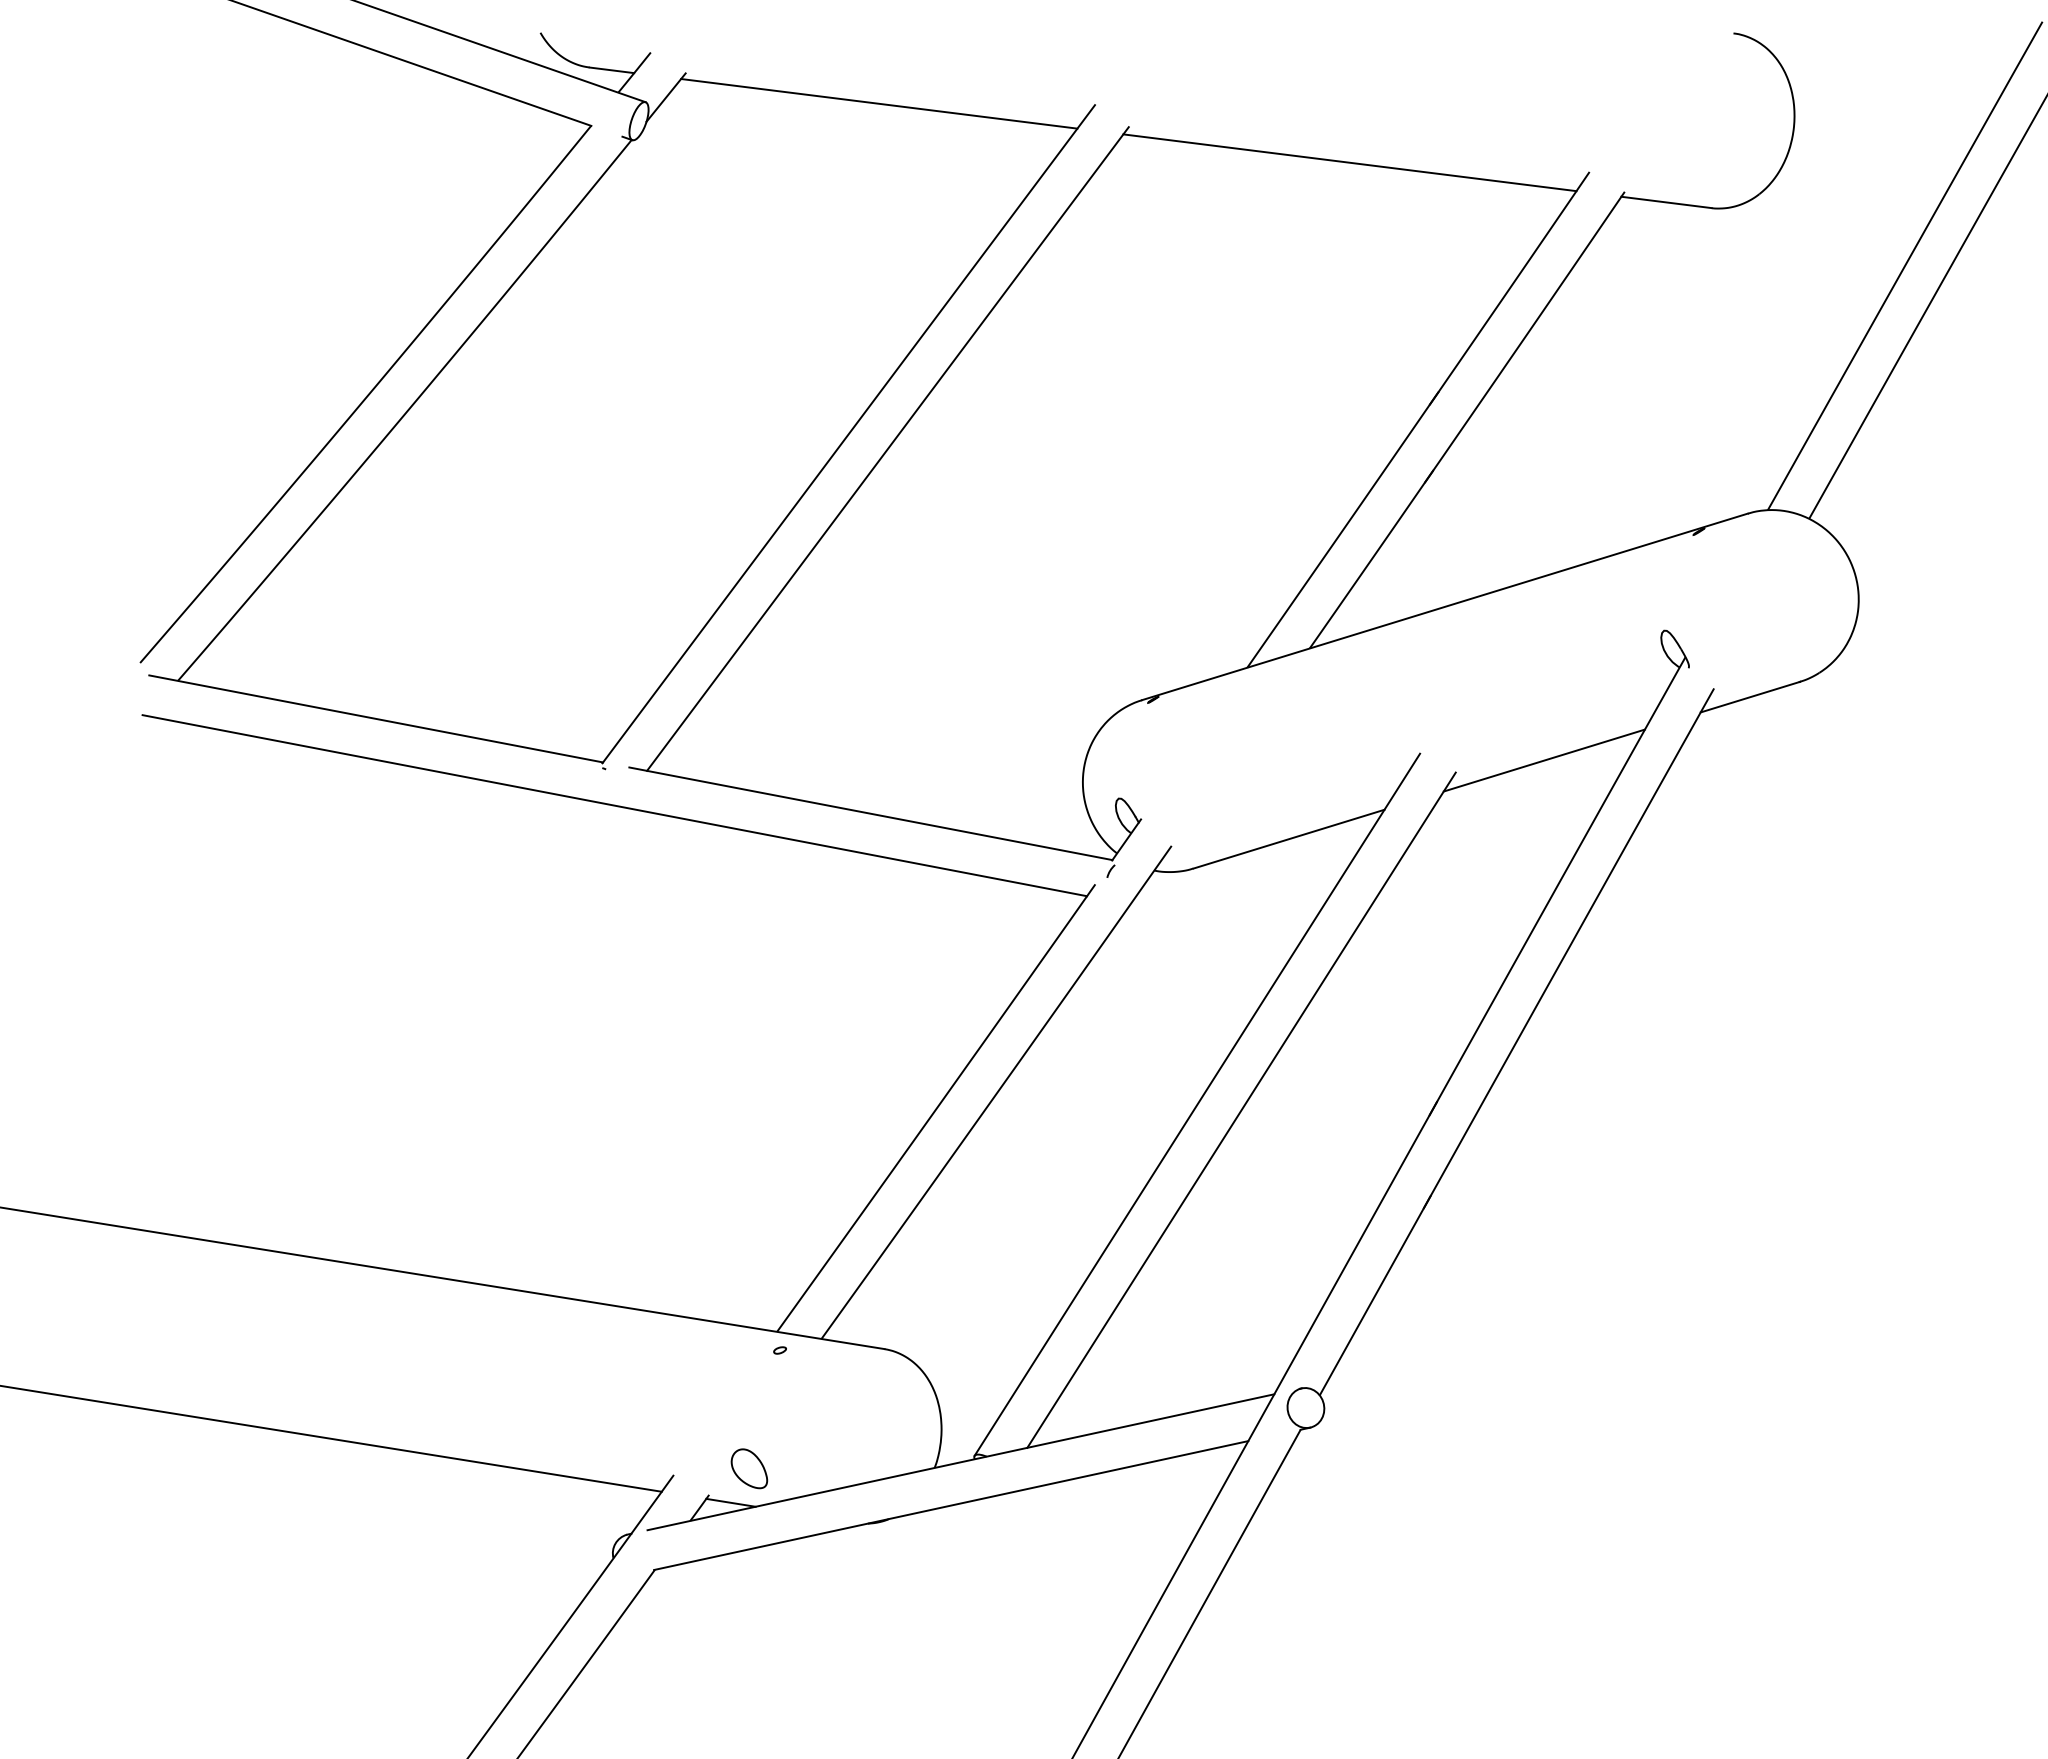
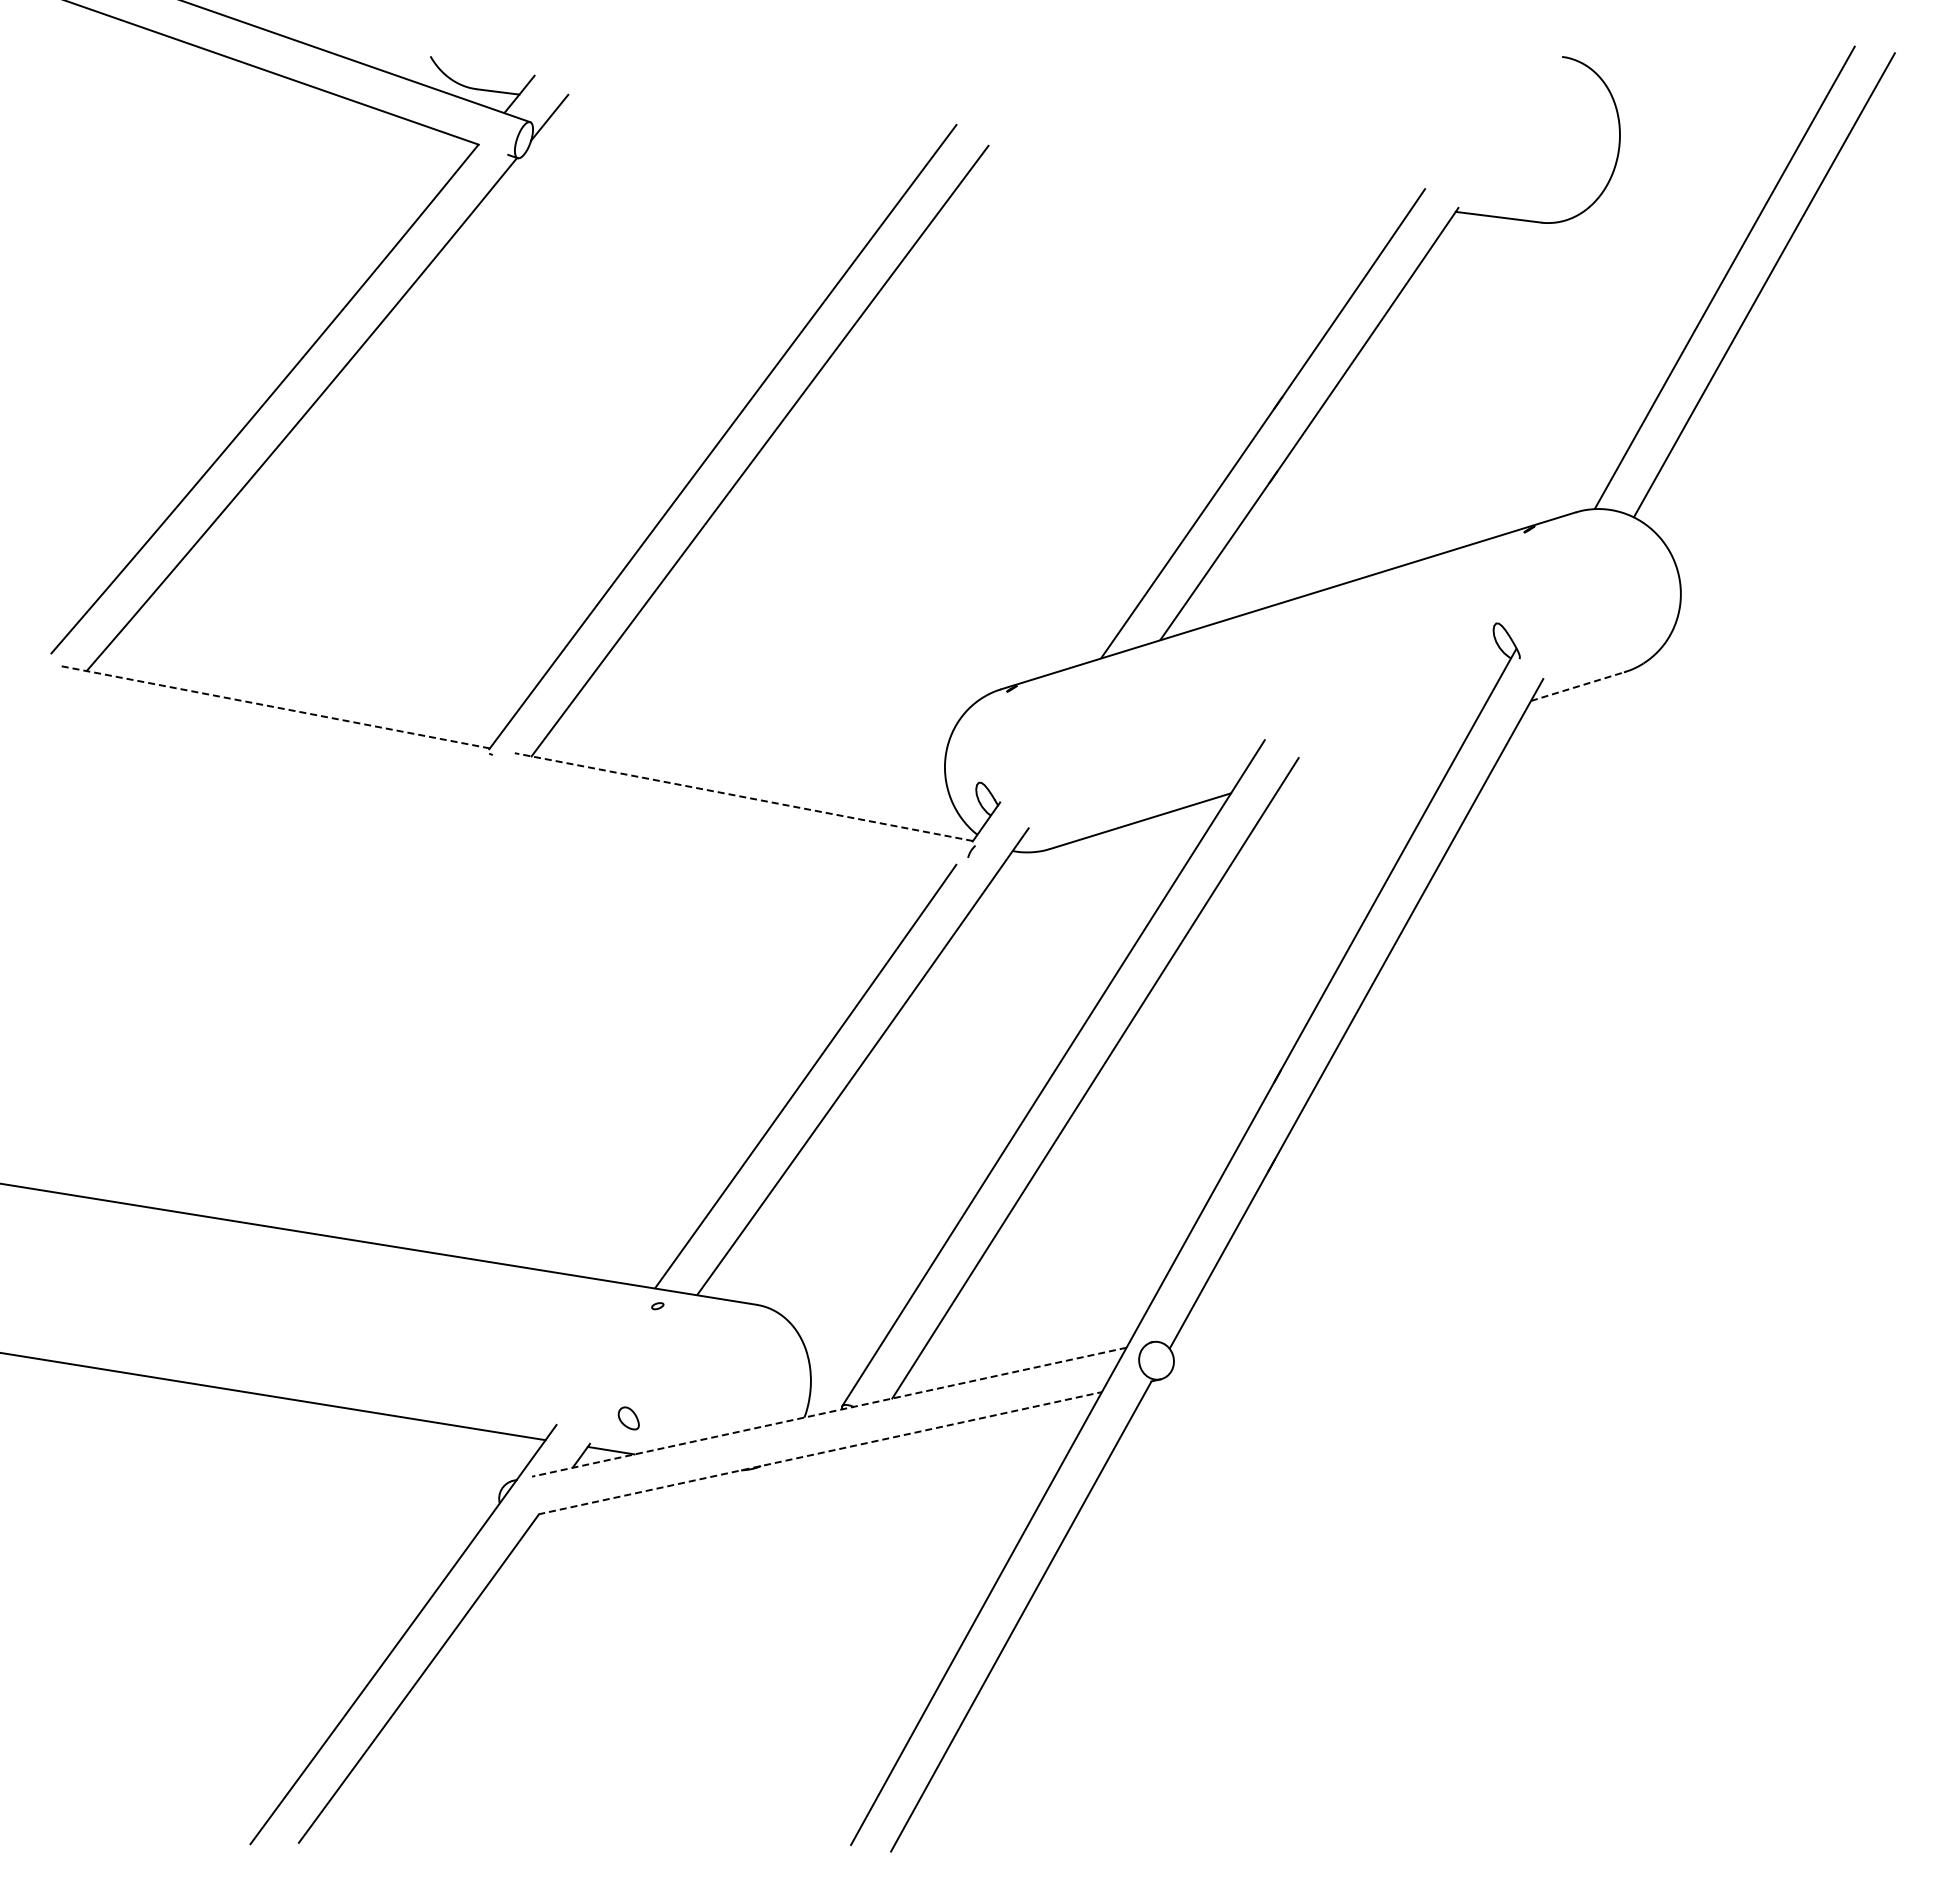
line: (878, 103) -> (751, 123), removed
line: (1350, 162) -> (1198, 179), removed
line: (1750, 697) -> (1578, 686), solid -> dashed
line: (375, 719) -> (274, 707), solid -> dashed
line: (1544, 760) -> (1382, 746), removed
line: (614, 805) -> (500, 789), removed
line: (870, 814) -> (743, 797), solid -> dashed
line: (960, 1462) -> (828, 1412), solid -> dashed
part: (749, 1468) -> (628, 1418), size x0.6
line: (951, 1505) -> (820, 1453), solid -> dashed

